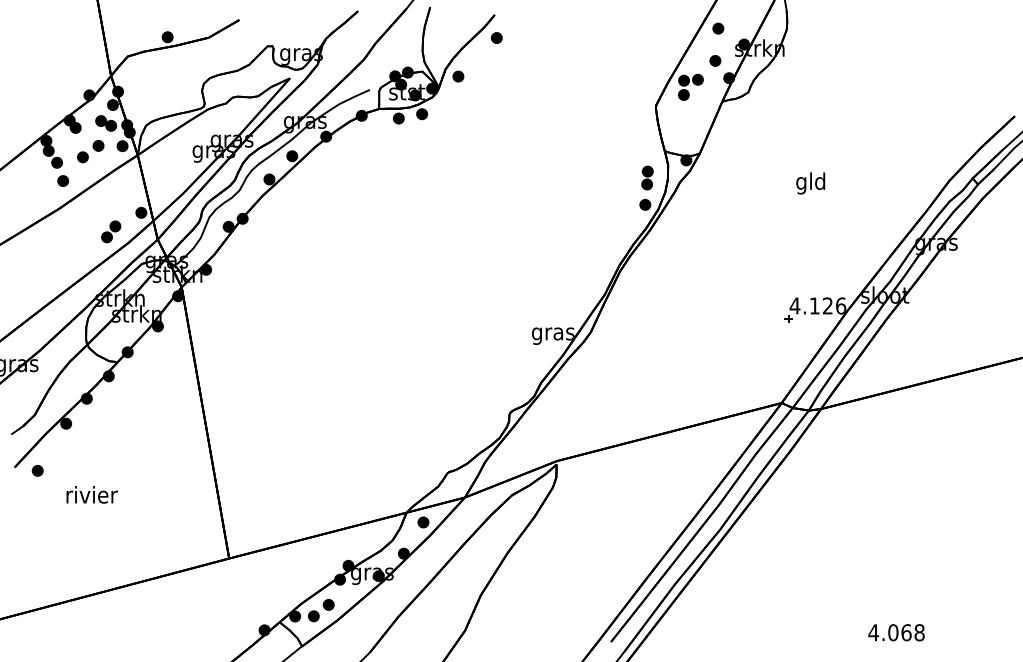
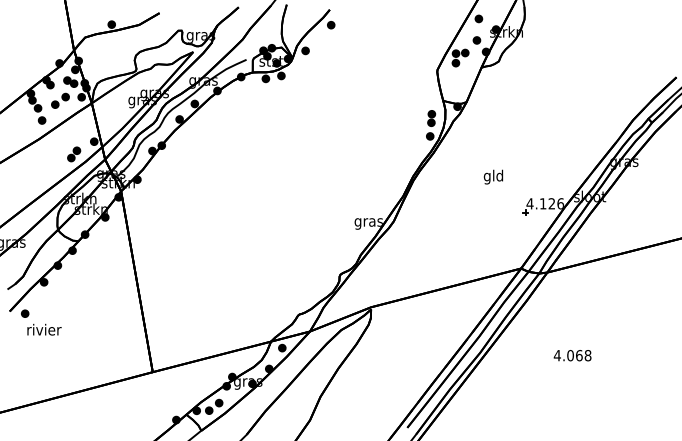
text: (810, 182) -> (493, 176), moved
text: (92, 494) -> (44, 329), moved
text: (896, 632) -> (572, 355), moved

